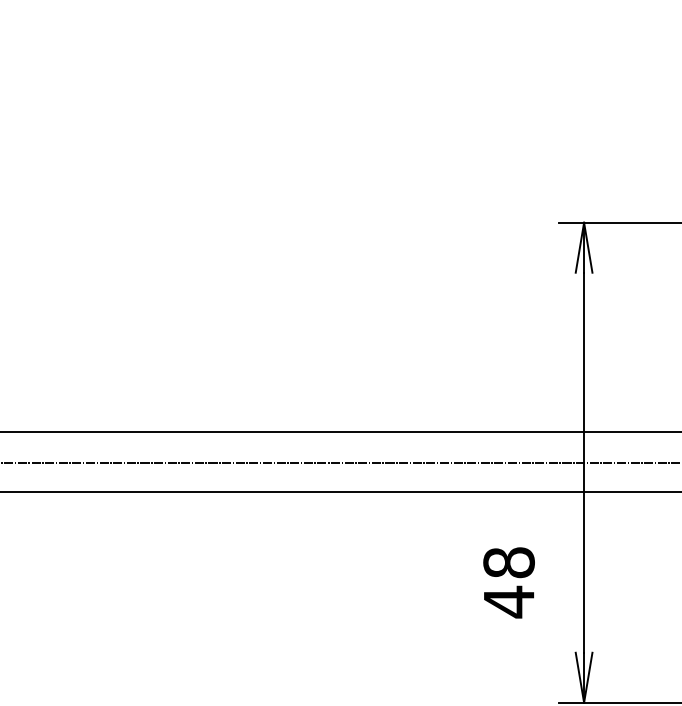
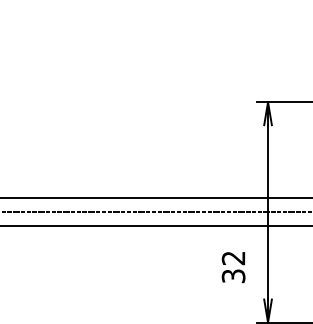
text: (508, 582) -> (233, 267), 48 -> 32

